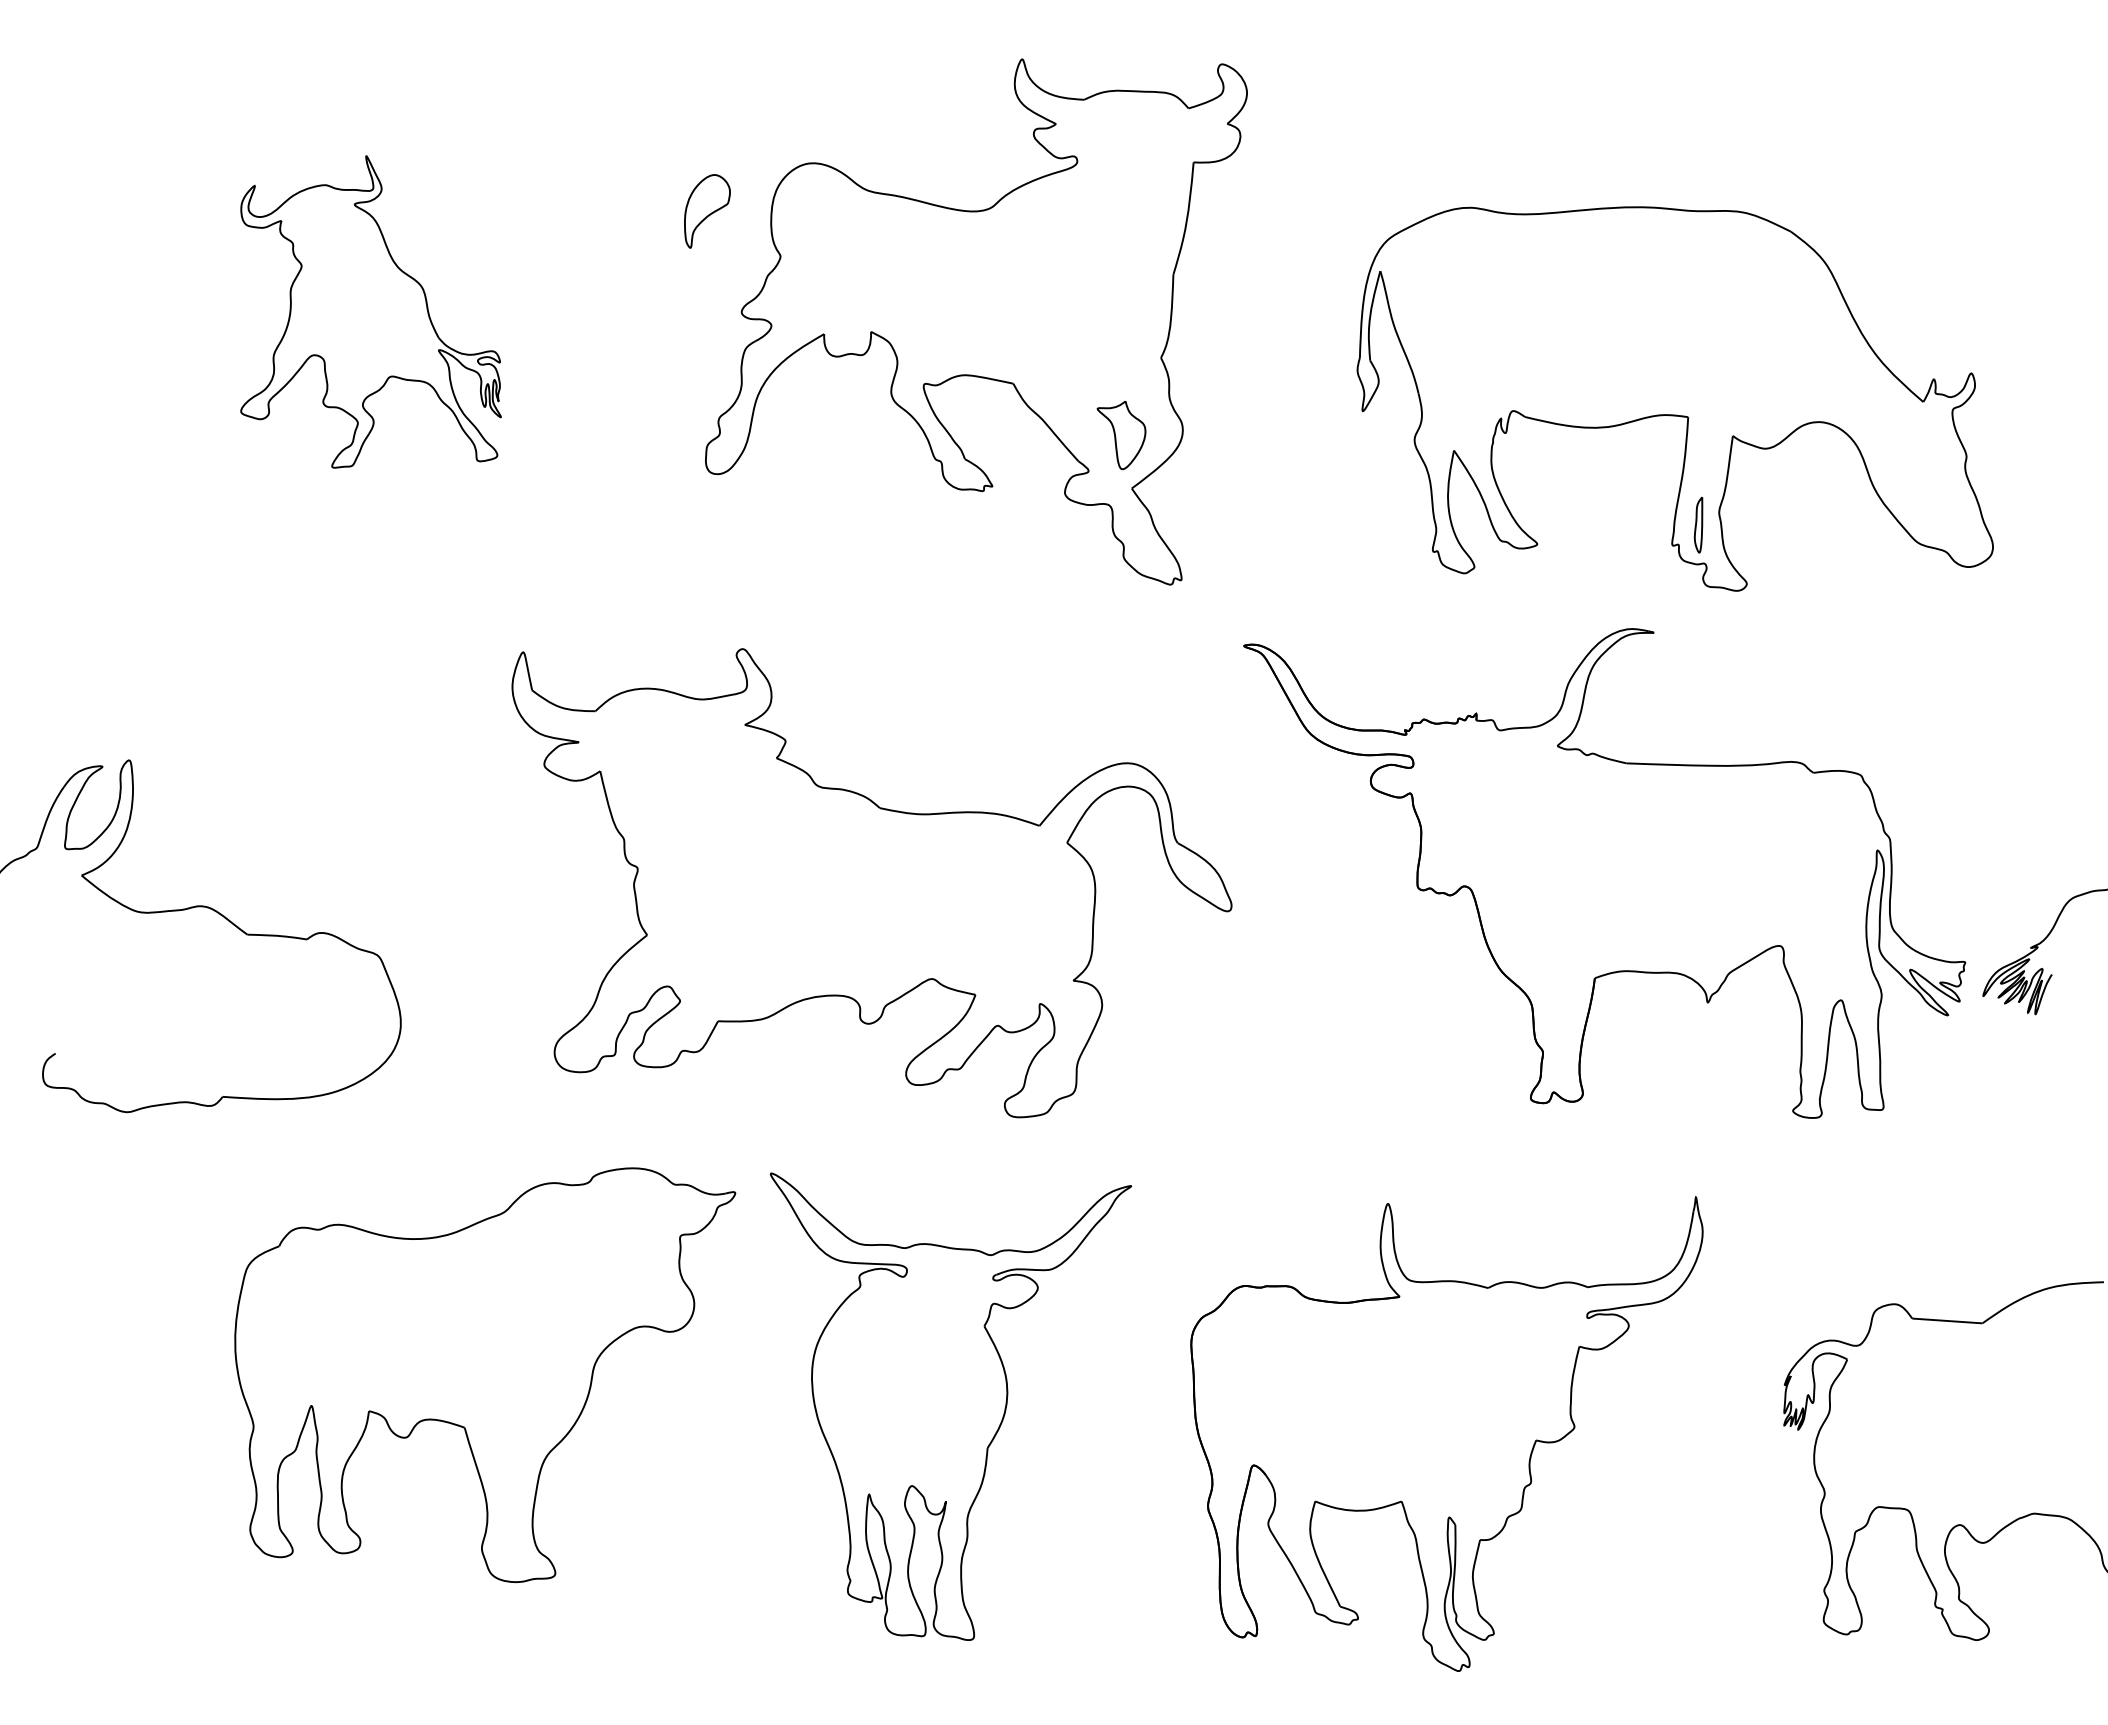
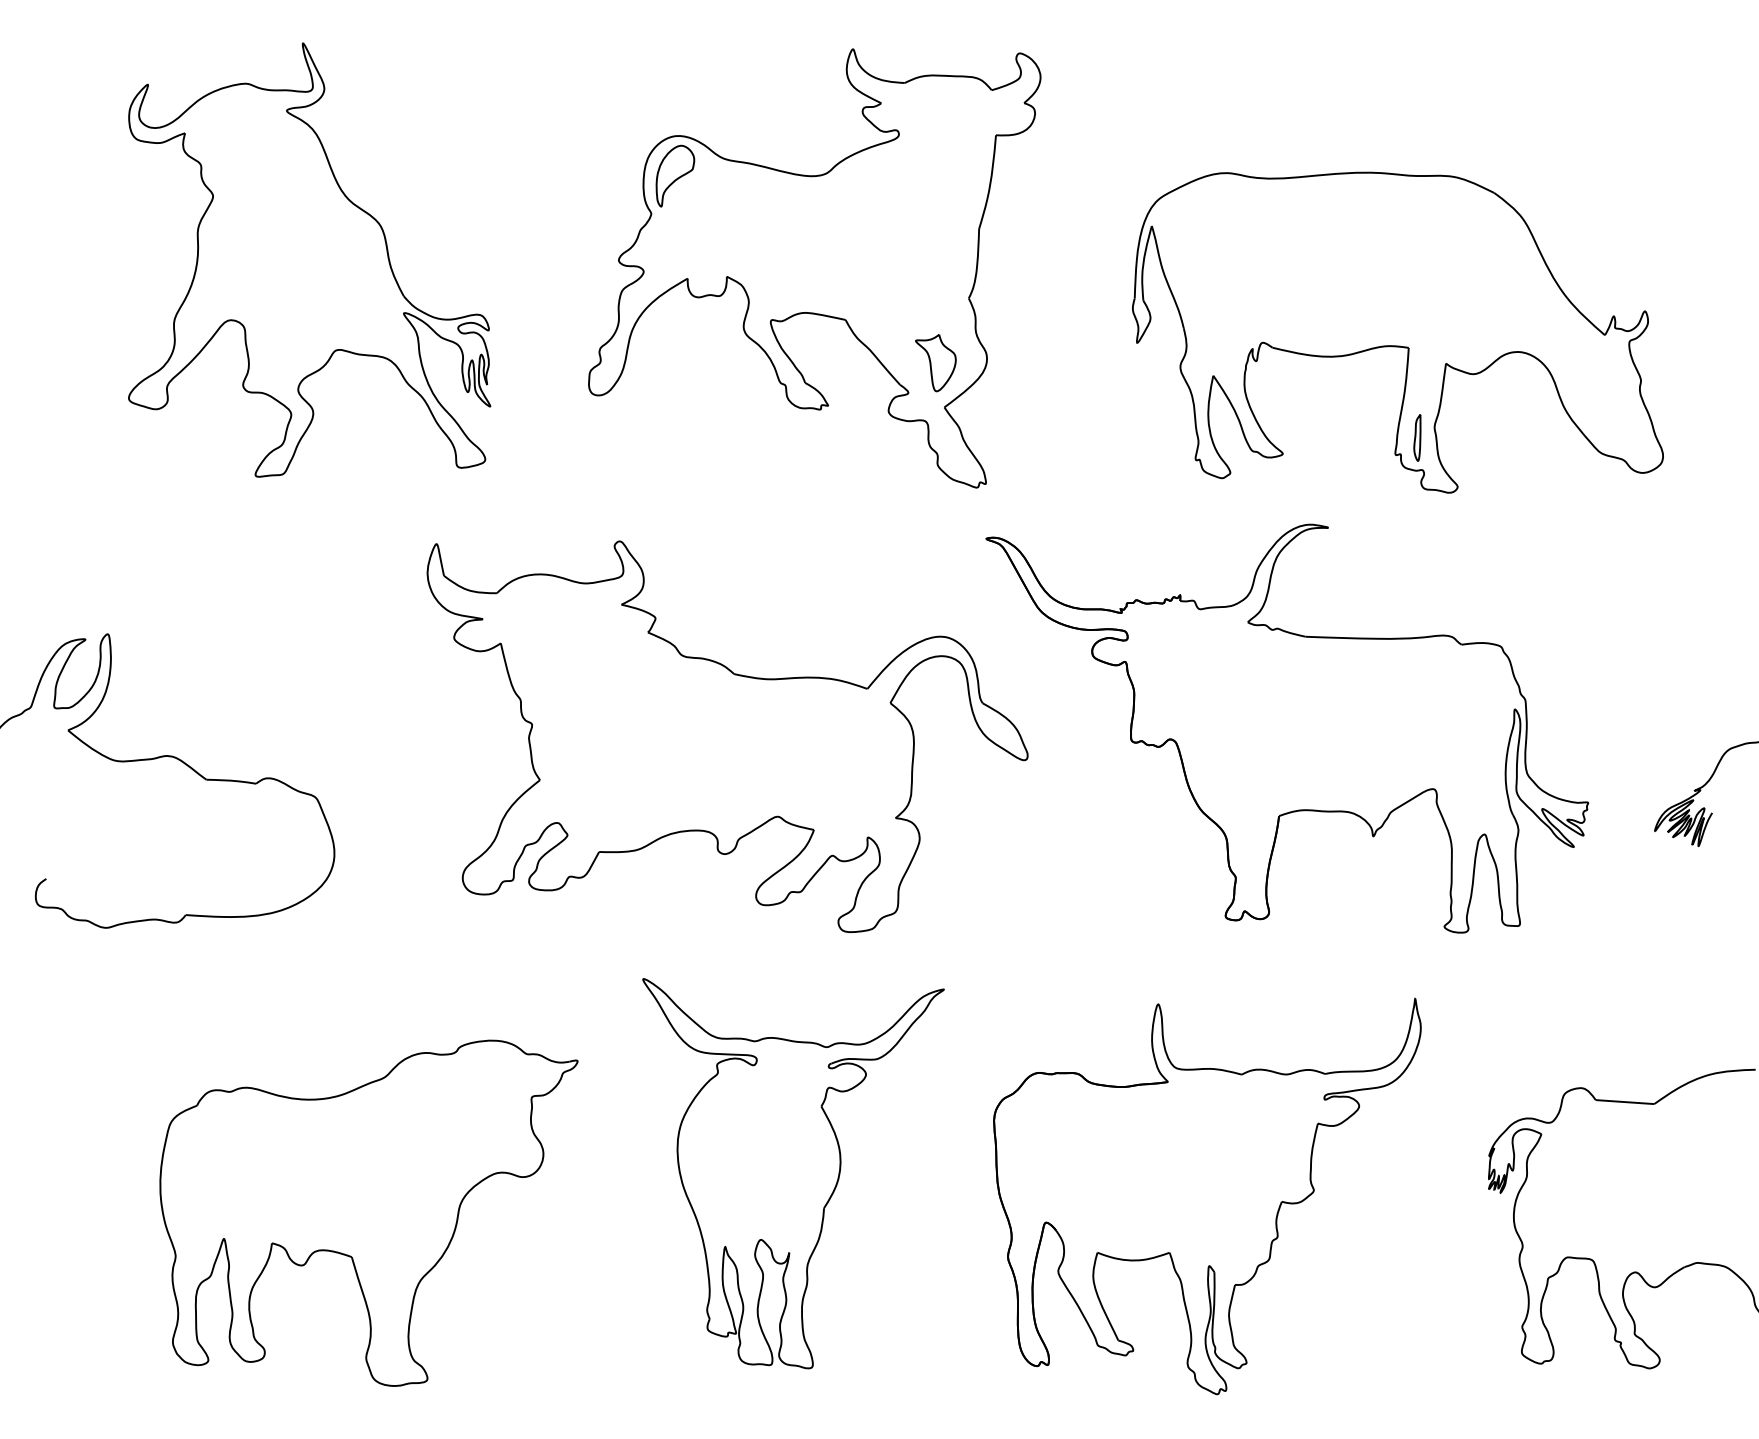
part: (707, 211) -> (675, 176), moved
part: (370, 311) -> (309, 259), size x1.67
part: (1604, 873) -> (1287, 728), moved
part: (485, 1375) -> (369, 1213), moved

